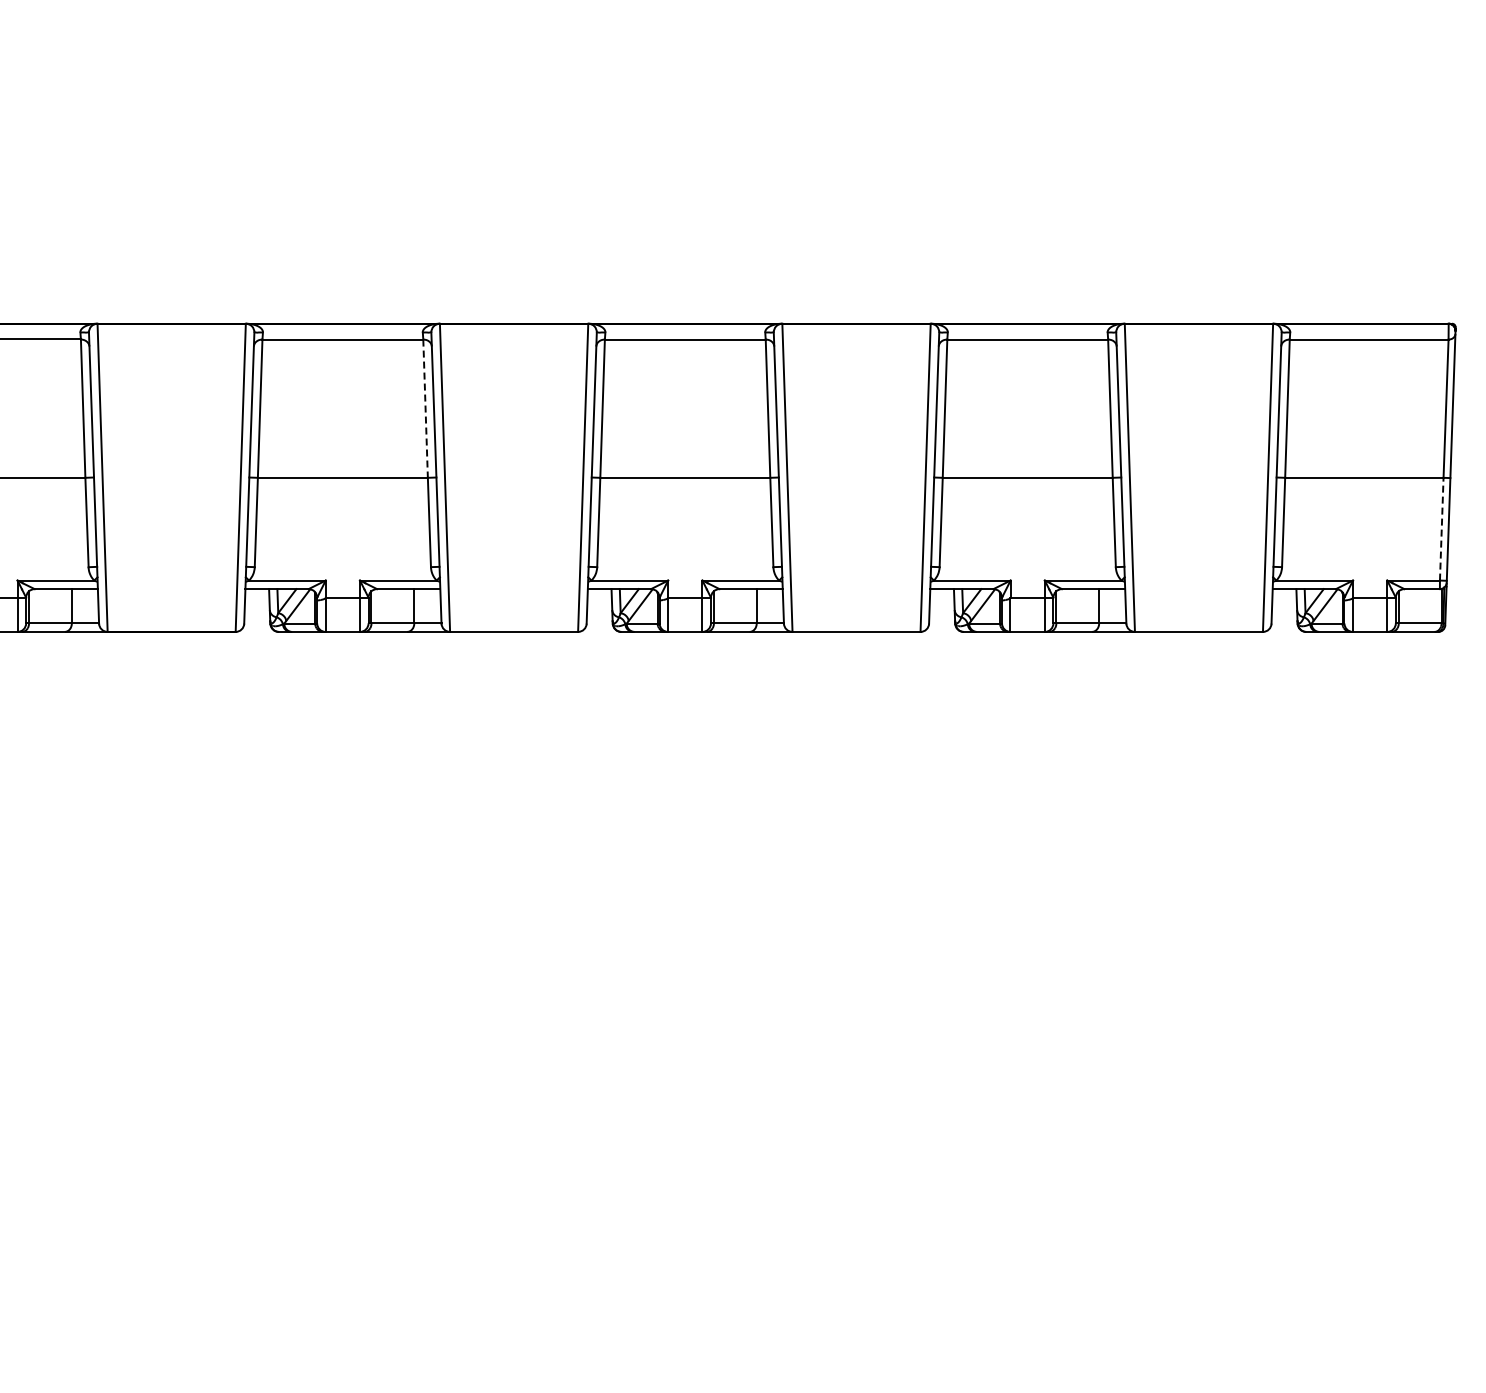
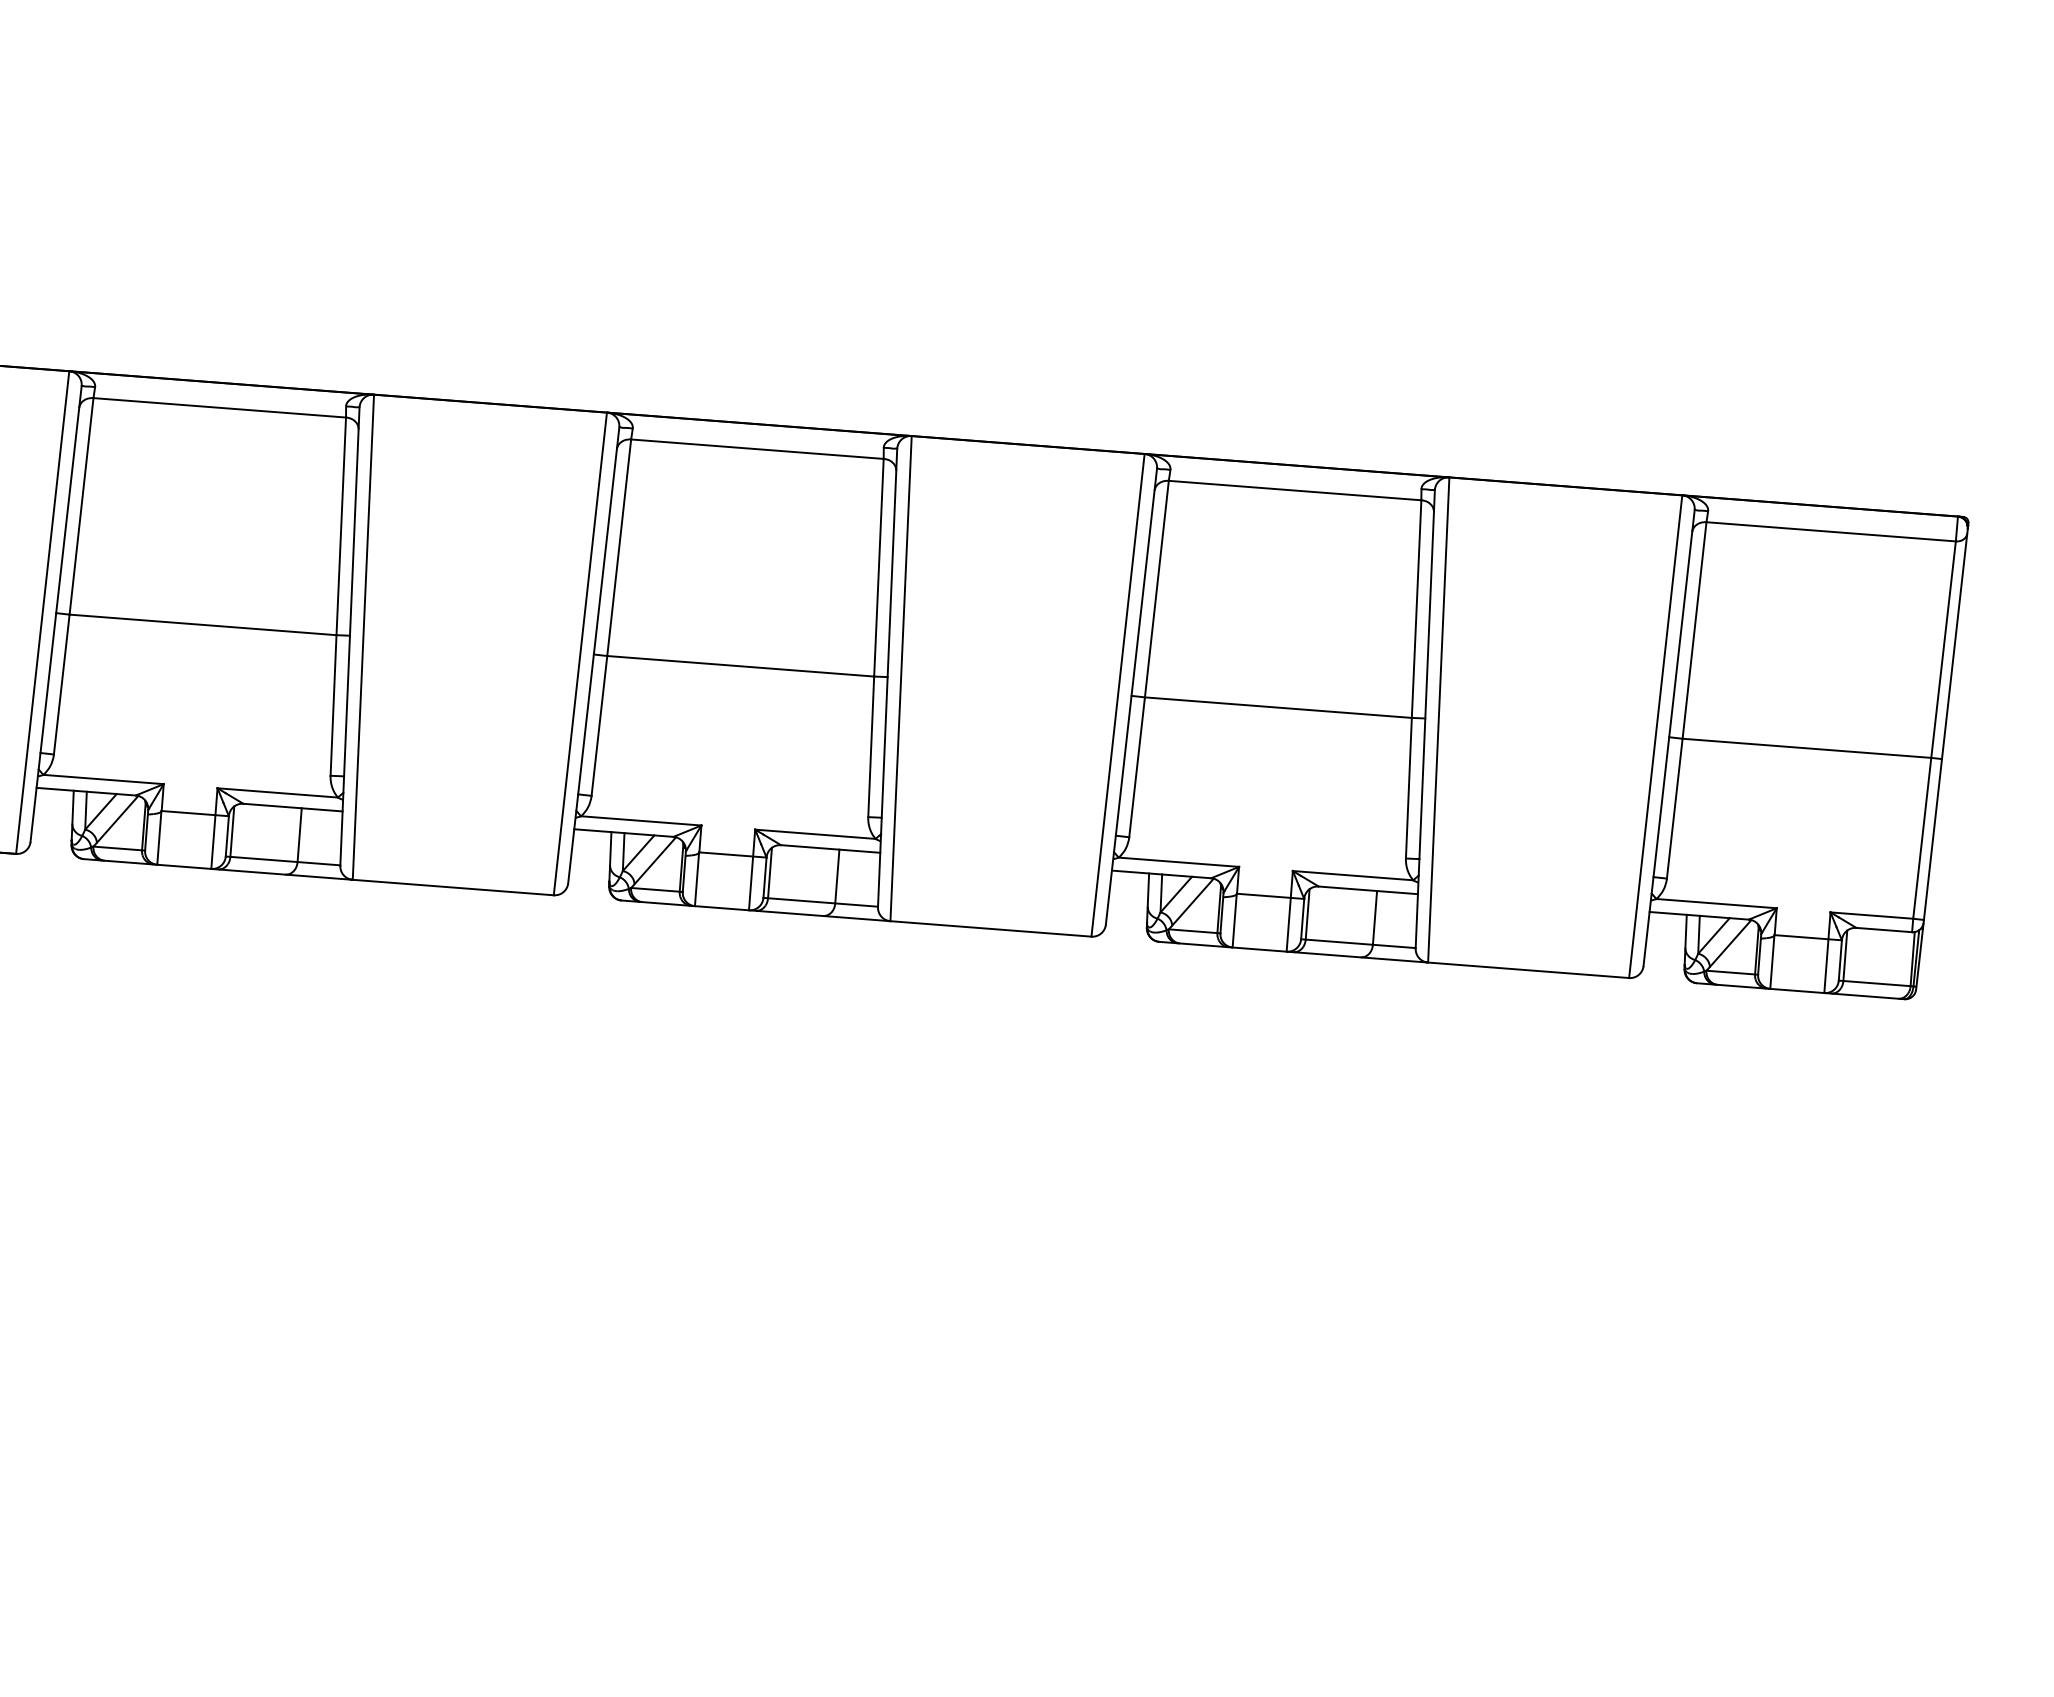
line: (425, 409) -> (341, 527), dashed -> solid
line: (1441, 528) -> (1921, 837), dashed -> solid

